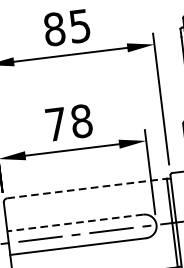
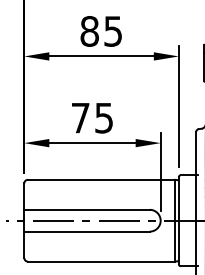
text: (81, 120) -> (104, 117), 78 -> 75
line: (86, 188) -> (101, 179), dashed -> solid
line: (75, 222) -> (87, 209), dashed -> solid

